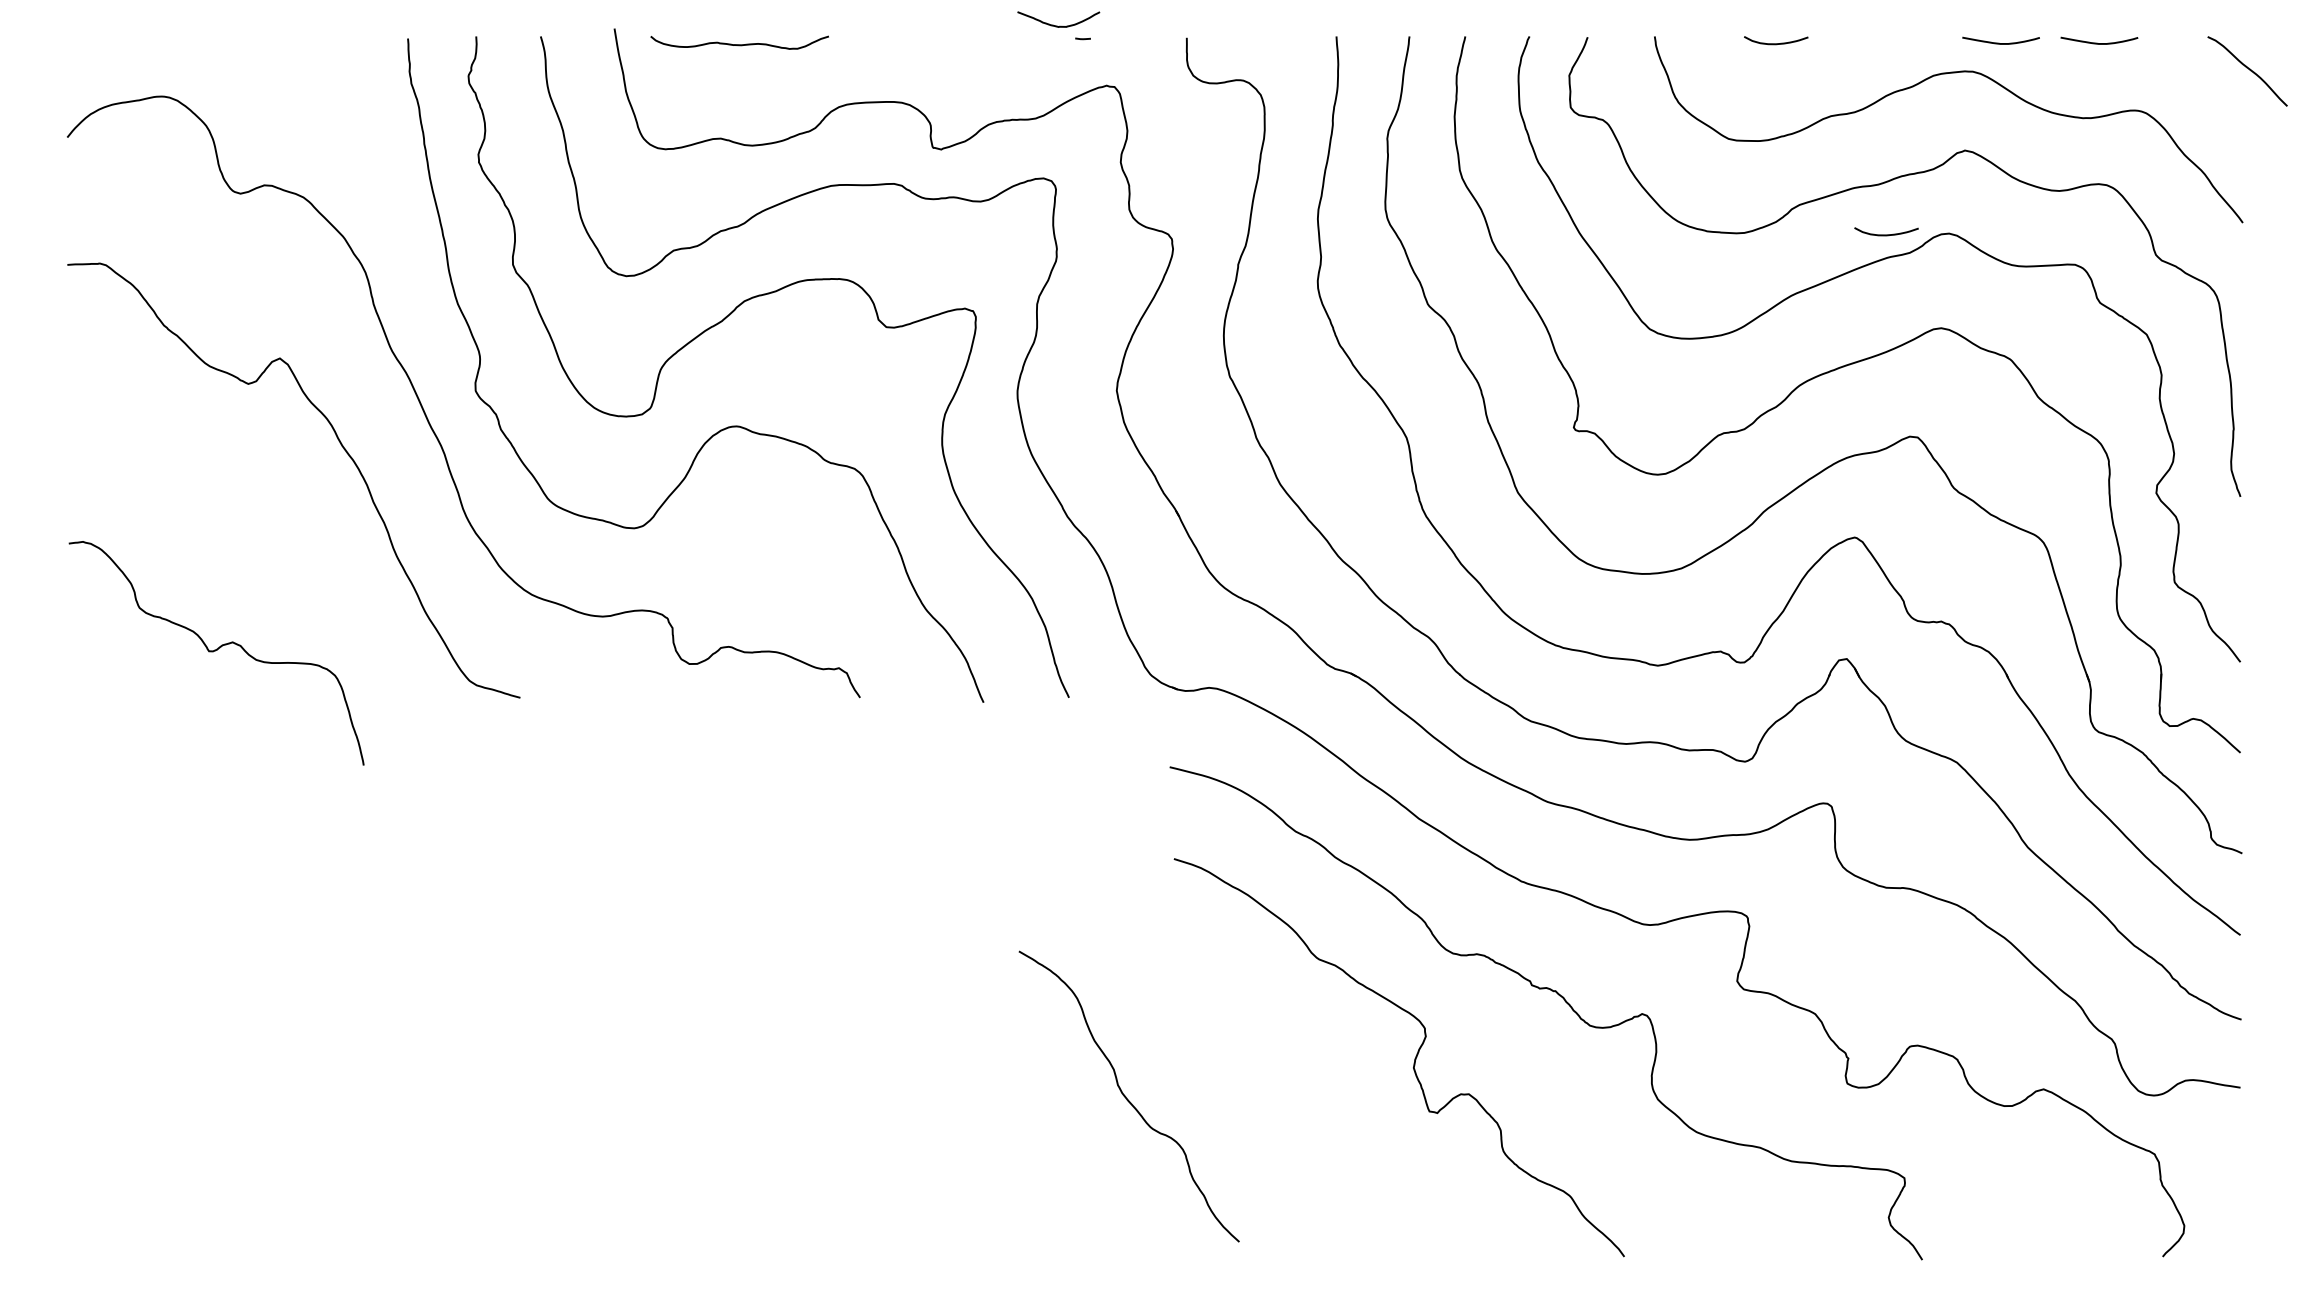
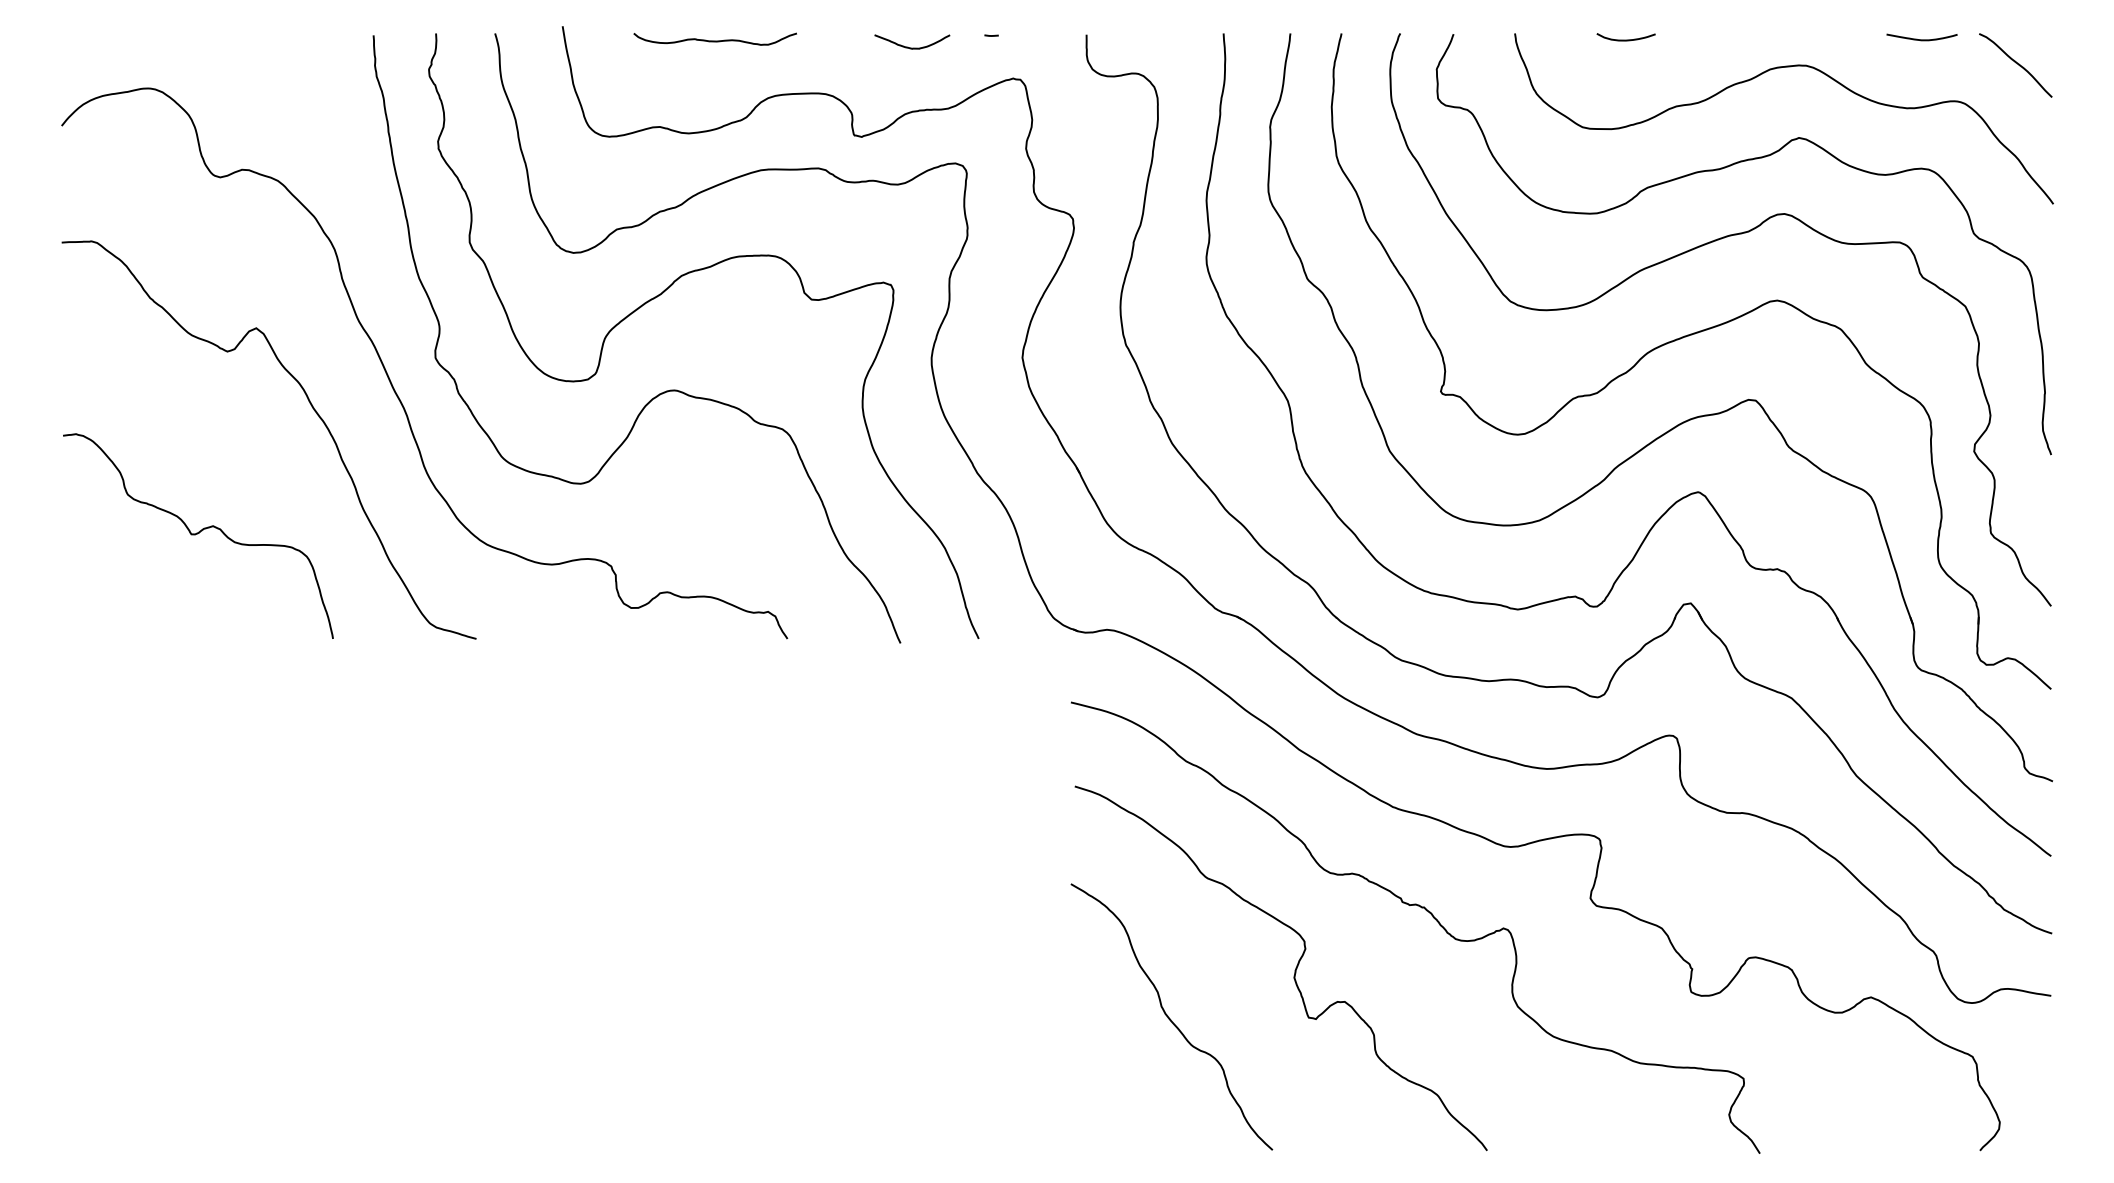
curve: (1058, 25) -> (912, 47), moved
curve: (2000, 43) -> (1831, 39), removed
curve: (738, 44) -> (714, 40), moved
curve: (2247, 69) -> (2015, 63), moved
curve: (1885, 234) -> (1726, 214), removed
curve: (215, 651) -> (197, 534), moved
curve: (1126, 1097) -> (1169, 1017), moved

